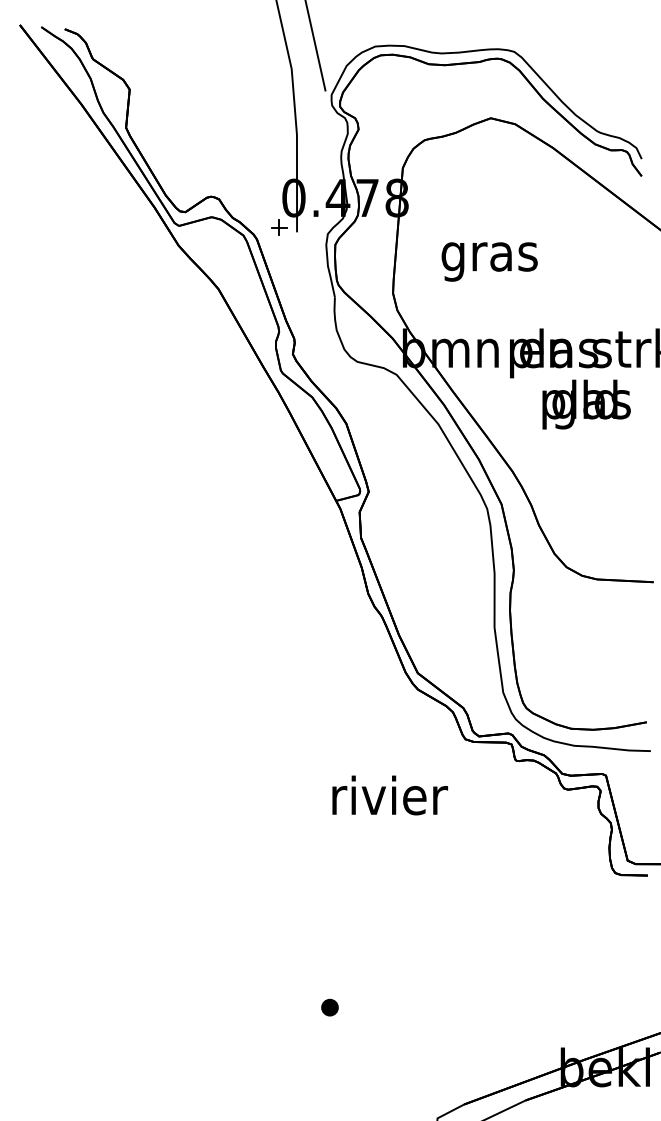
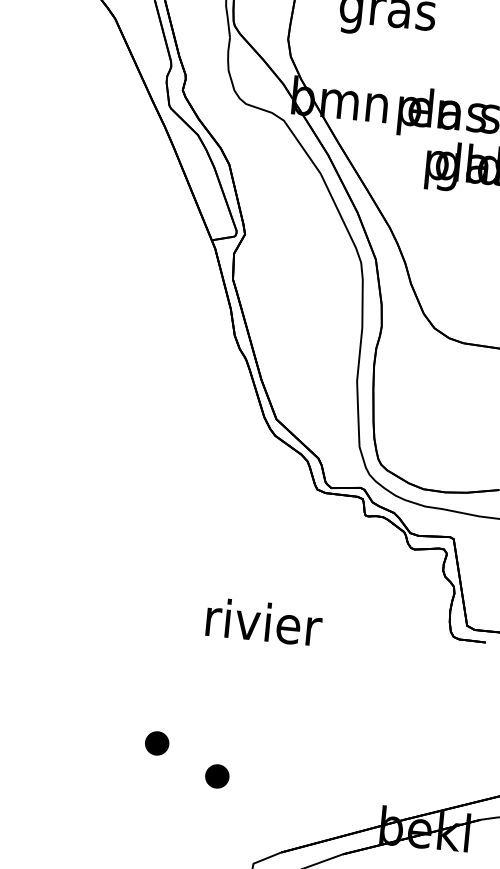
text: (389, 795) -> (263, 622), moved
part: (329, 1007) -> (156, 743), size x1.43
part: (393, 1034) -> (217, 776), added

